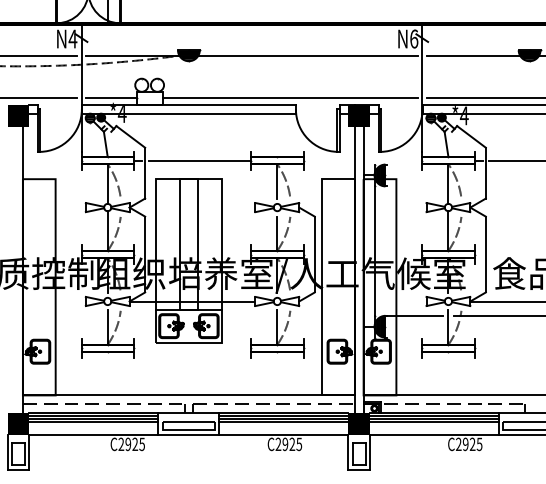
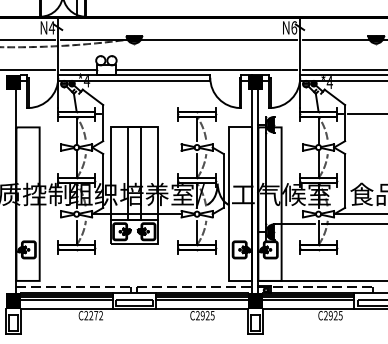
line: (199, 160) -> (141, 114), removed
line: (188, 395) -> (134, 280), removed
text: (134, 444) -> (95, 315), C2925 -> C2272

